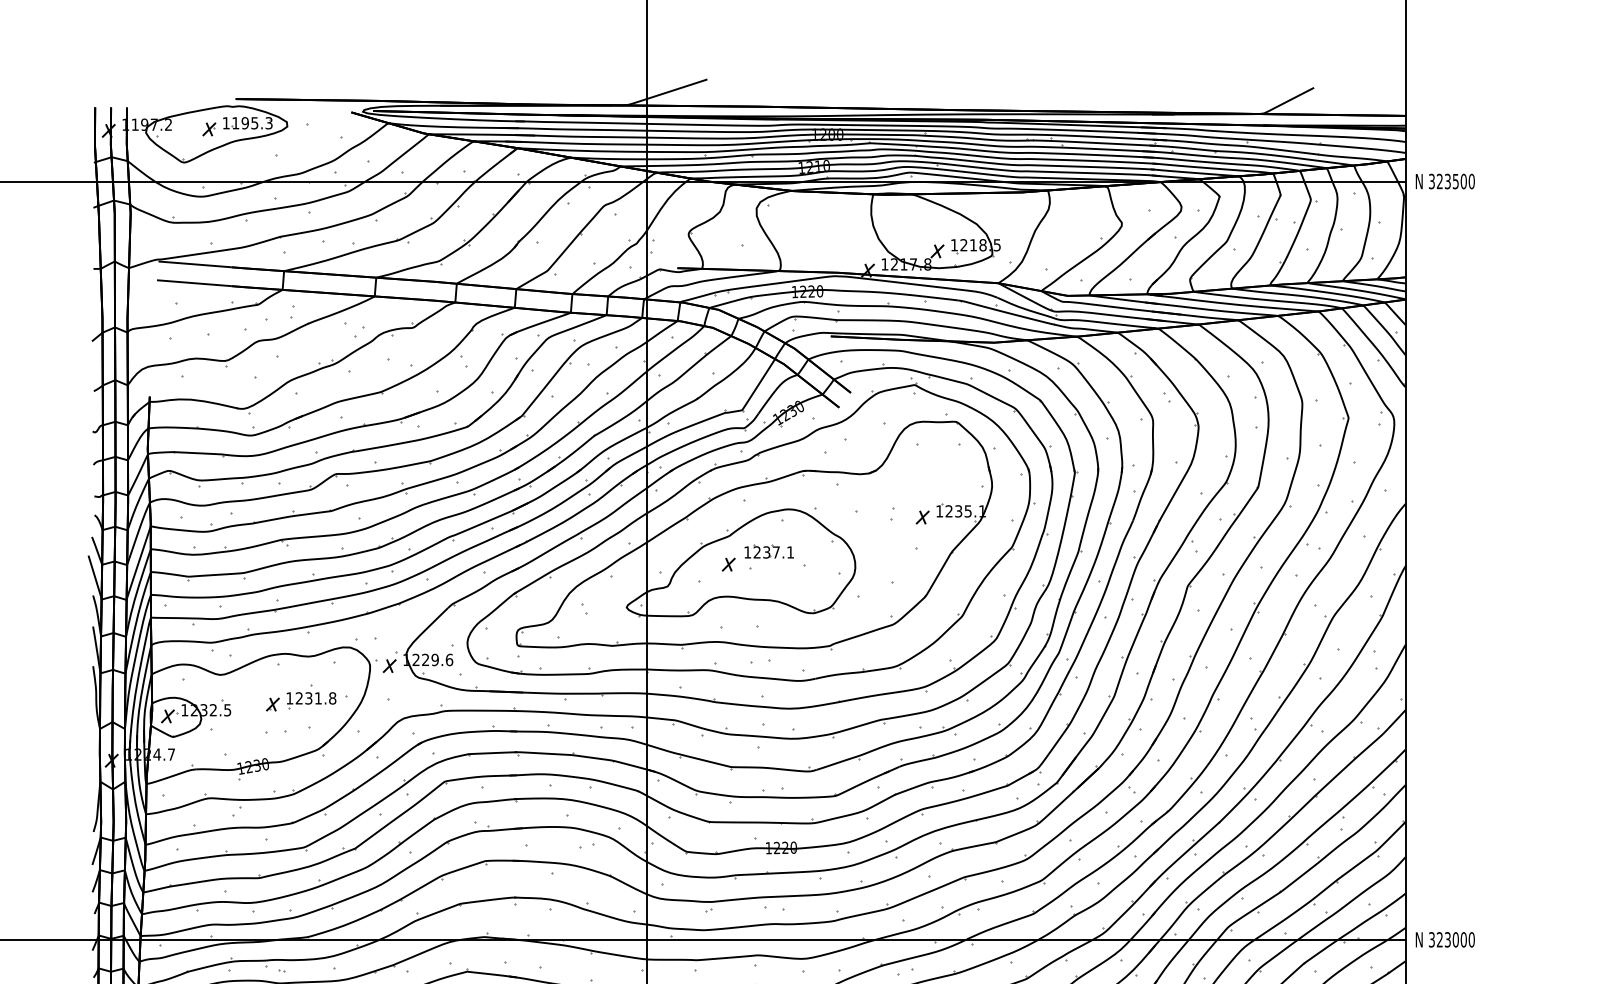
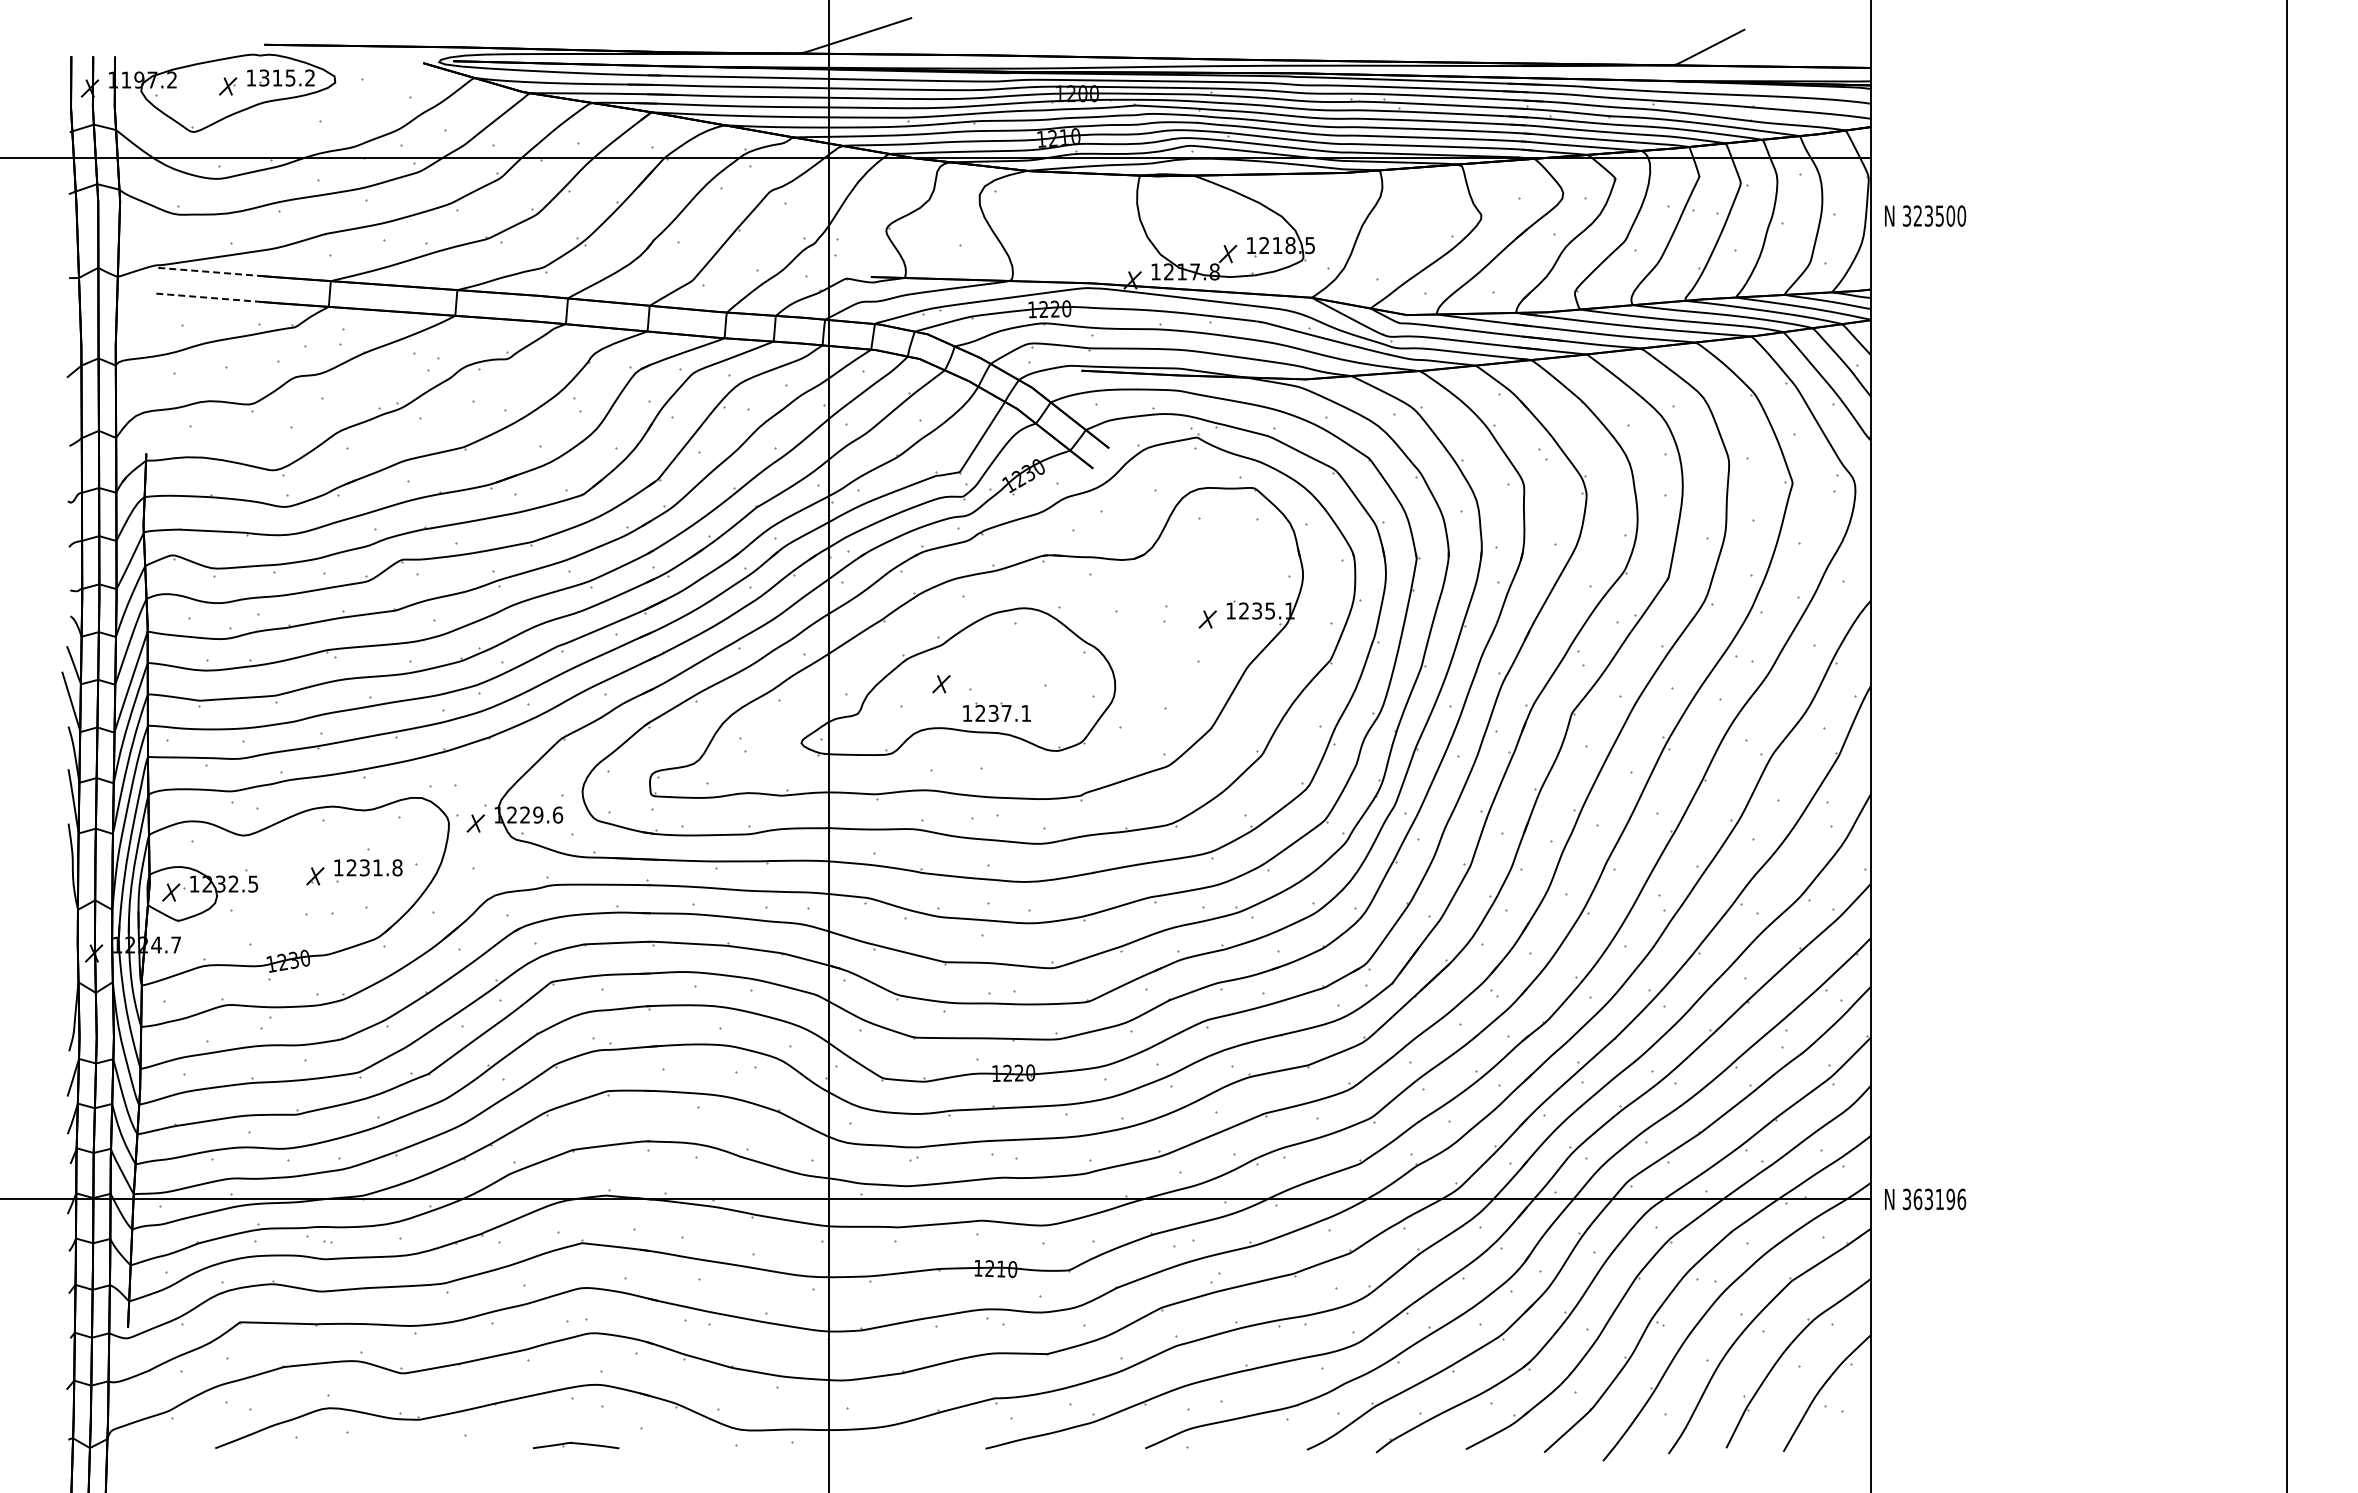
text: (252, 122) -> (287, 77), 1195.3 -> 1315.2
text: (1445, 181) -> (1925, 215), moved
line: (195, 264) -> (209, 271), solid -> dashed
line: (195, 283) -> (208, 297), solid -> dashed
part: (768, 551) -> (996, 711), moved
text: (1455, 939) -> (1939, 1199), 323000 -> 363196

